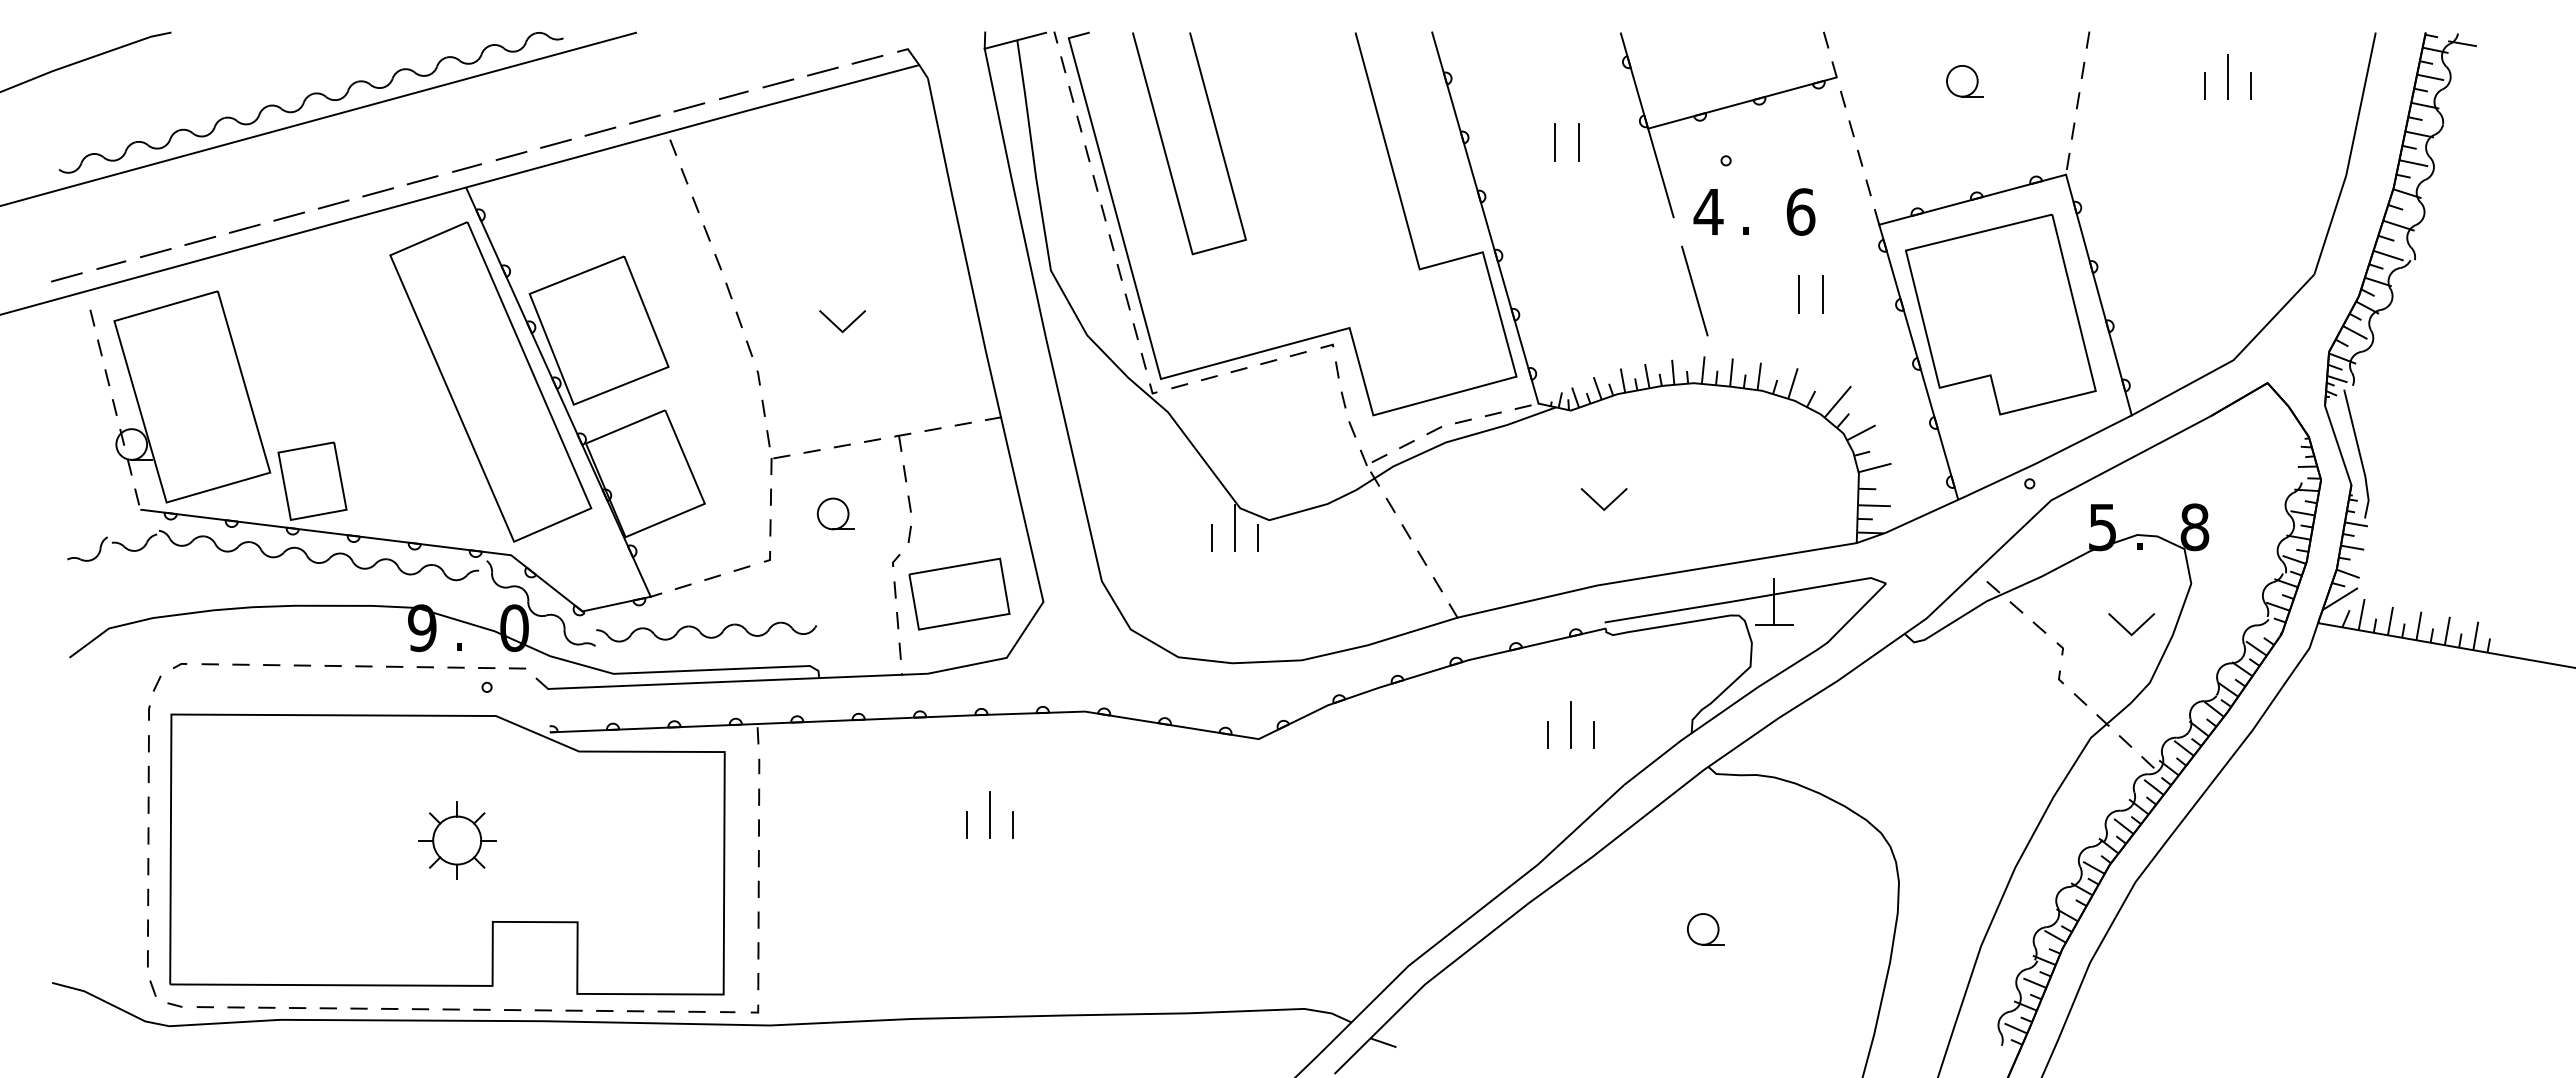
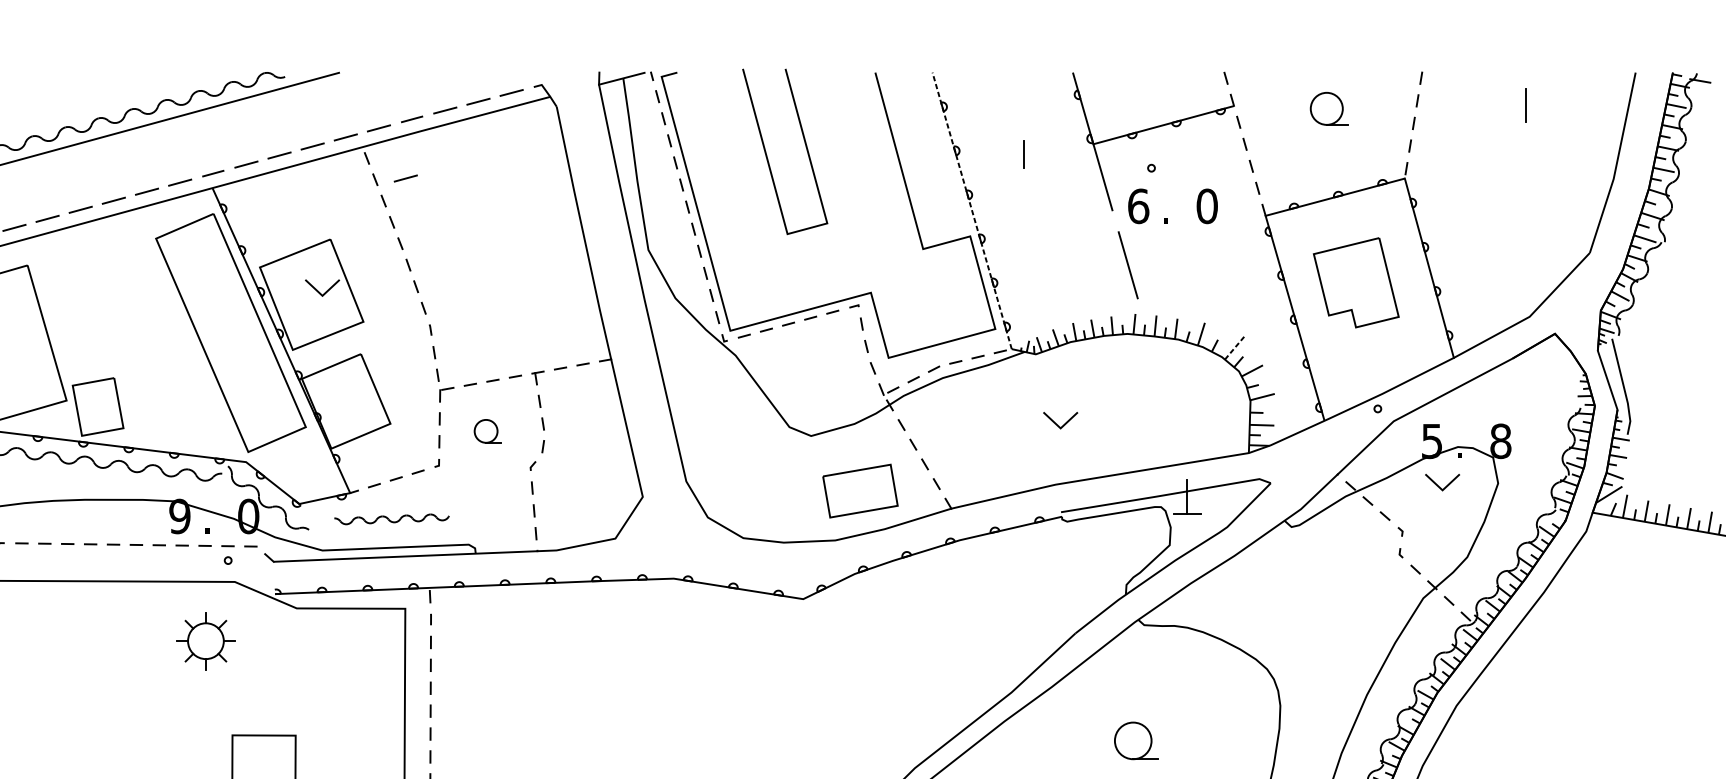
part: (1964, 81) -> (1329, 109), size x1.4
line: (2205, 85) -> (1508, 112), removed
line: (2251, 85) -> (1543, 112), removed
line: (1579, 141) -> (1042, 153), removed
line: (1165, 148) -> (767, 155), moved
line: (725, 174) -> (405, 178), added
text: (1708, 211) -> (1138, 205), 4 -> 6
text: (1800, 211) -> (1206, 205), 6 -> 0
line: (1485, 218) -> (972, 211), solid -> dashed
line: (1798, 293) -> (1205, 267), removed
line: (1823, 293) -> (1224, 267), removed
part: (2000, 314) -> (1356, 282), size x0.6
line: (838, 326) -> (319, 291), moved
line: (1837, 401) -> (1234, 347), solid -> dashed
line: (1235, 527) -> (785, 441), removed
line: (1212, 537) -> (768, 448), removed
line: (1258, 537) -> (803, 448), removed
part: (959, 593) -> (860, 490), moved
line: (2126, 628) -> (1438, 485), moved
part: (706, 631) -> (391, 518), size x0.7
line: (1570, 725) -> (1035, 589), removed
line: (1547, 735) -> (1018, 596), removed
line: (1593, 735) -> (1052, 596), removed
line: (989, 814) -> (602, 655), removed
line: (966, 825) -> (585, 663), removed
line: (1012, 825) -> (619, 663), removed
part: (457, 840) -> (206, 641), moved
part: (1705, 929) -> (1136, 741), size x1.6

